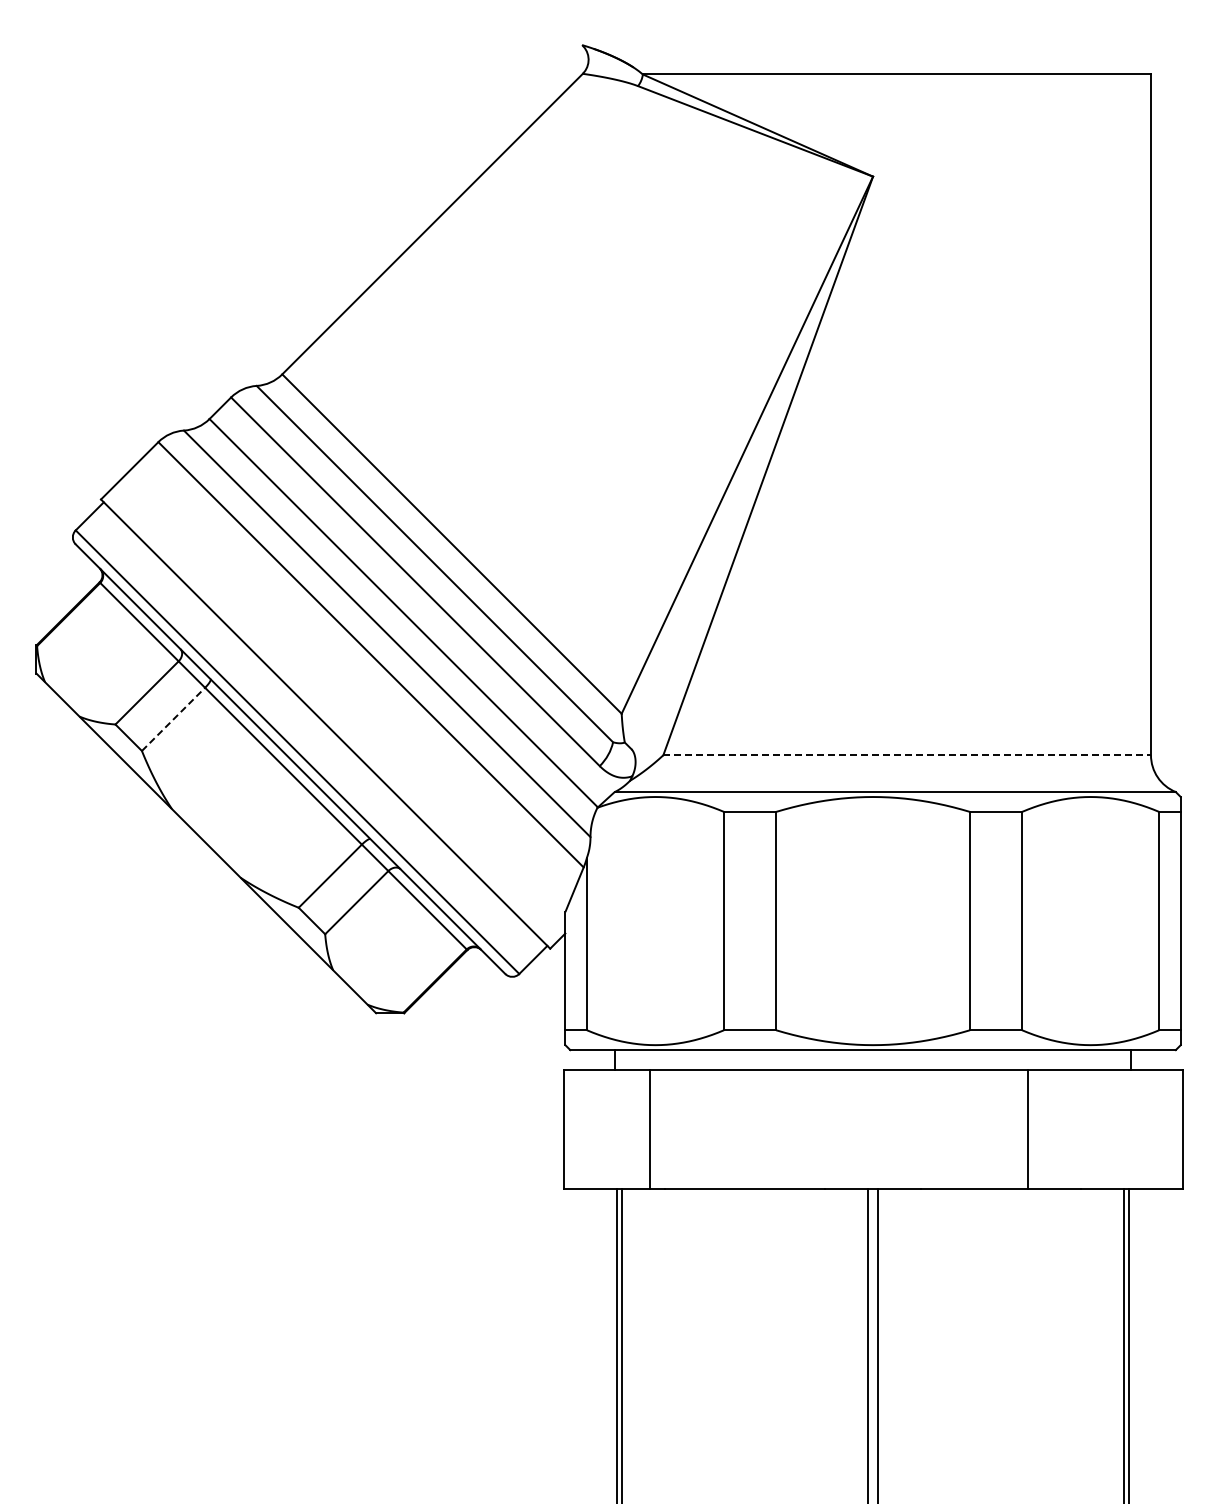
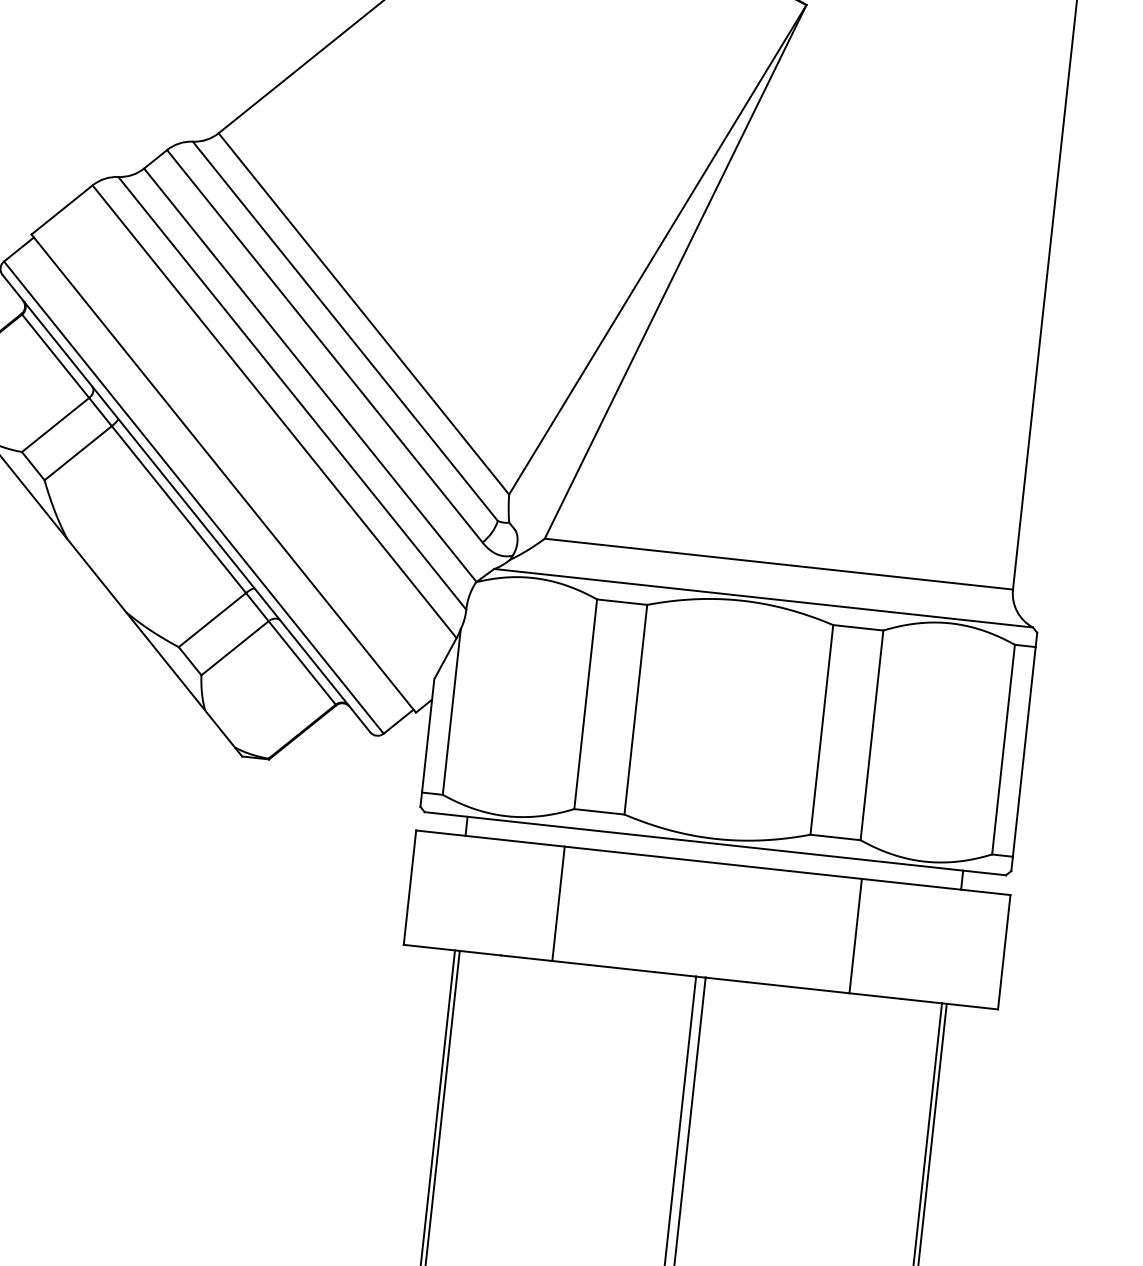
line: (173, 719) -> (78, 453), dashed -> solid
line: (907, 755) -> (779, 564), dashed -> solid
line: (650, 1129) -> (558, 903), moved

